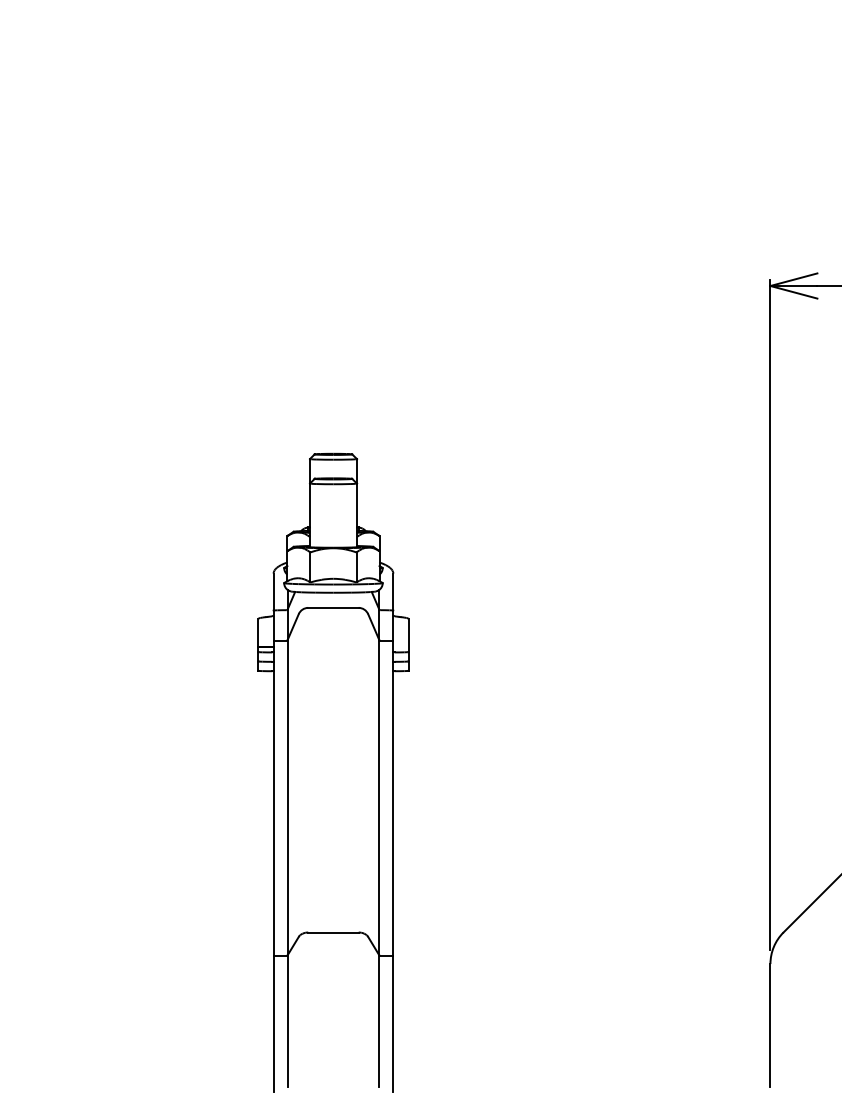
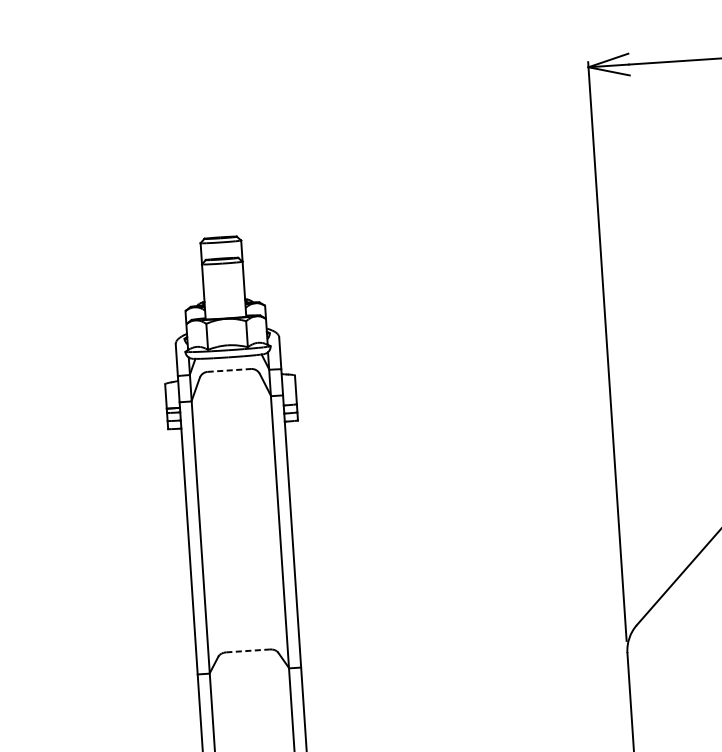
line: (333, 607) -> (229, 370), solid -> dashed
line: (333, 932) -> (248, 650), solid -> dashed

